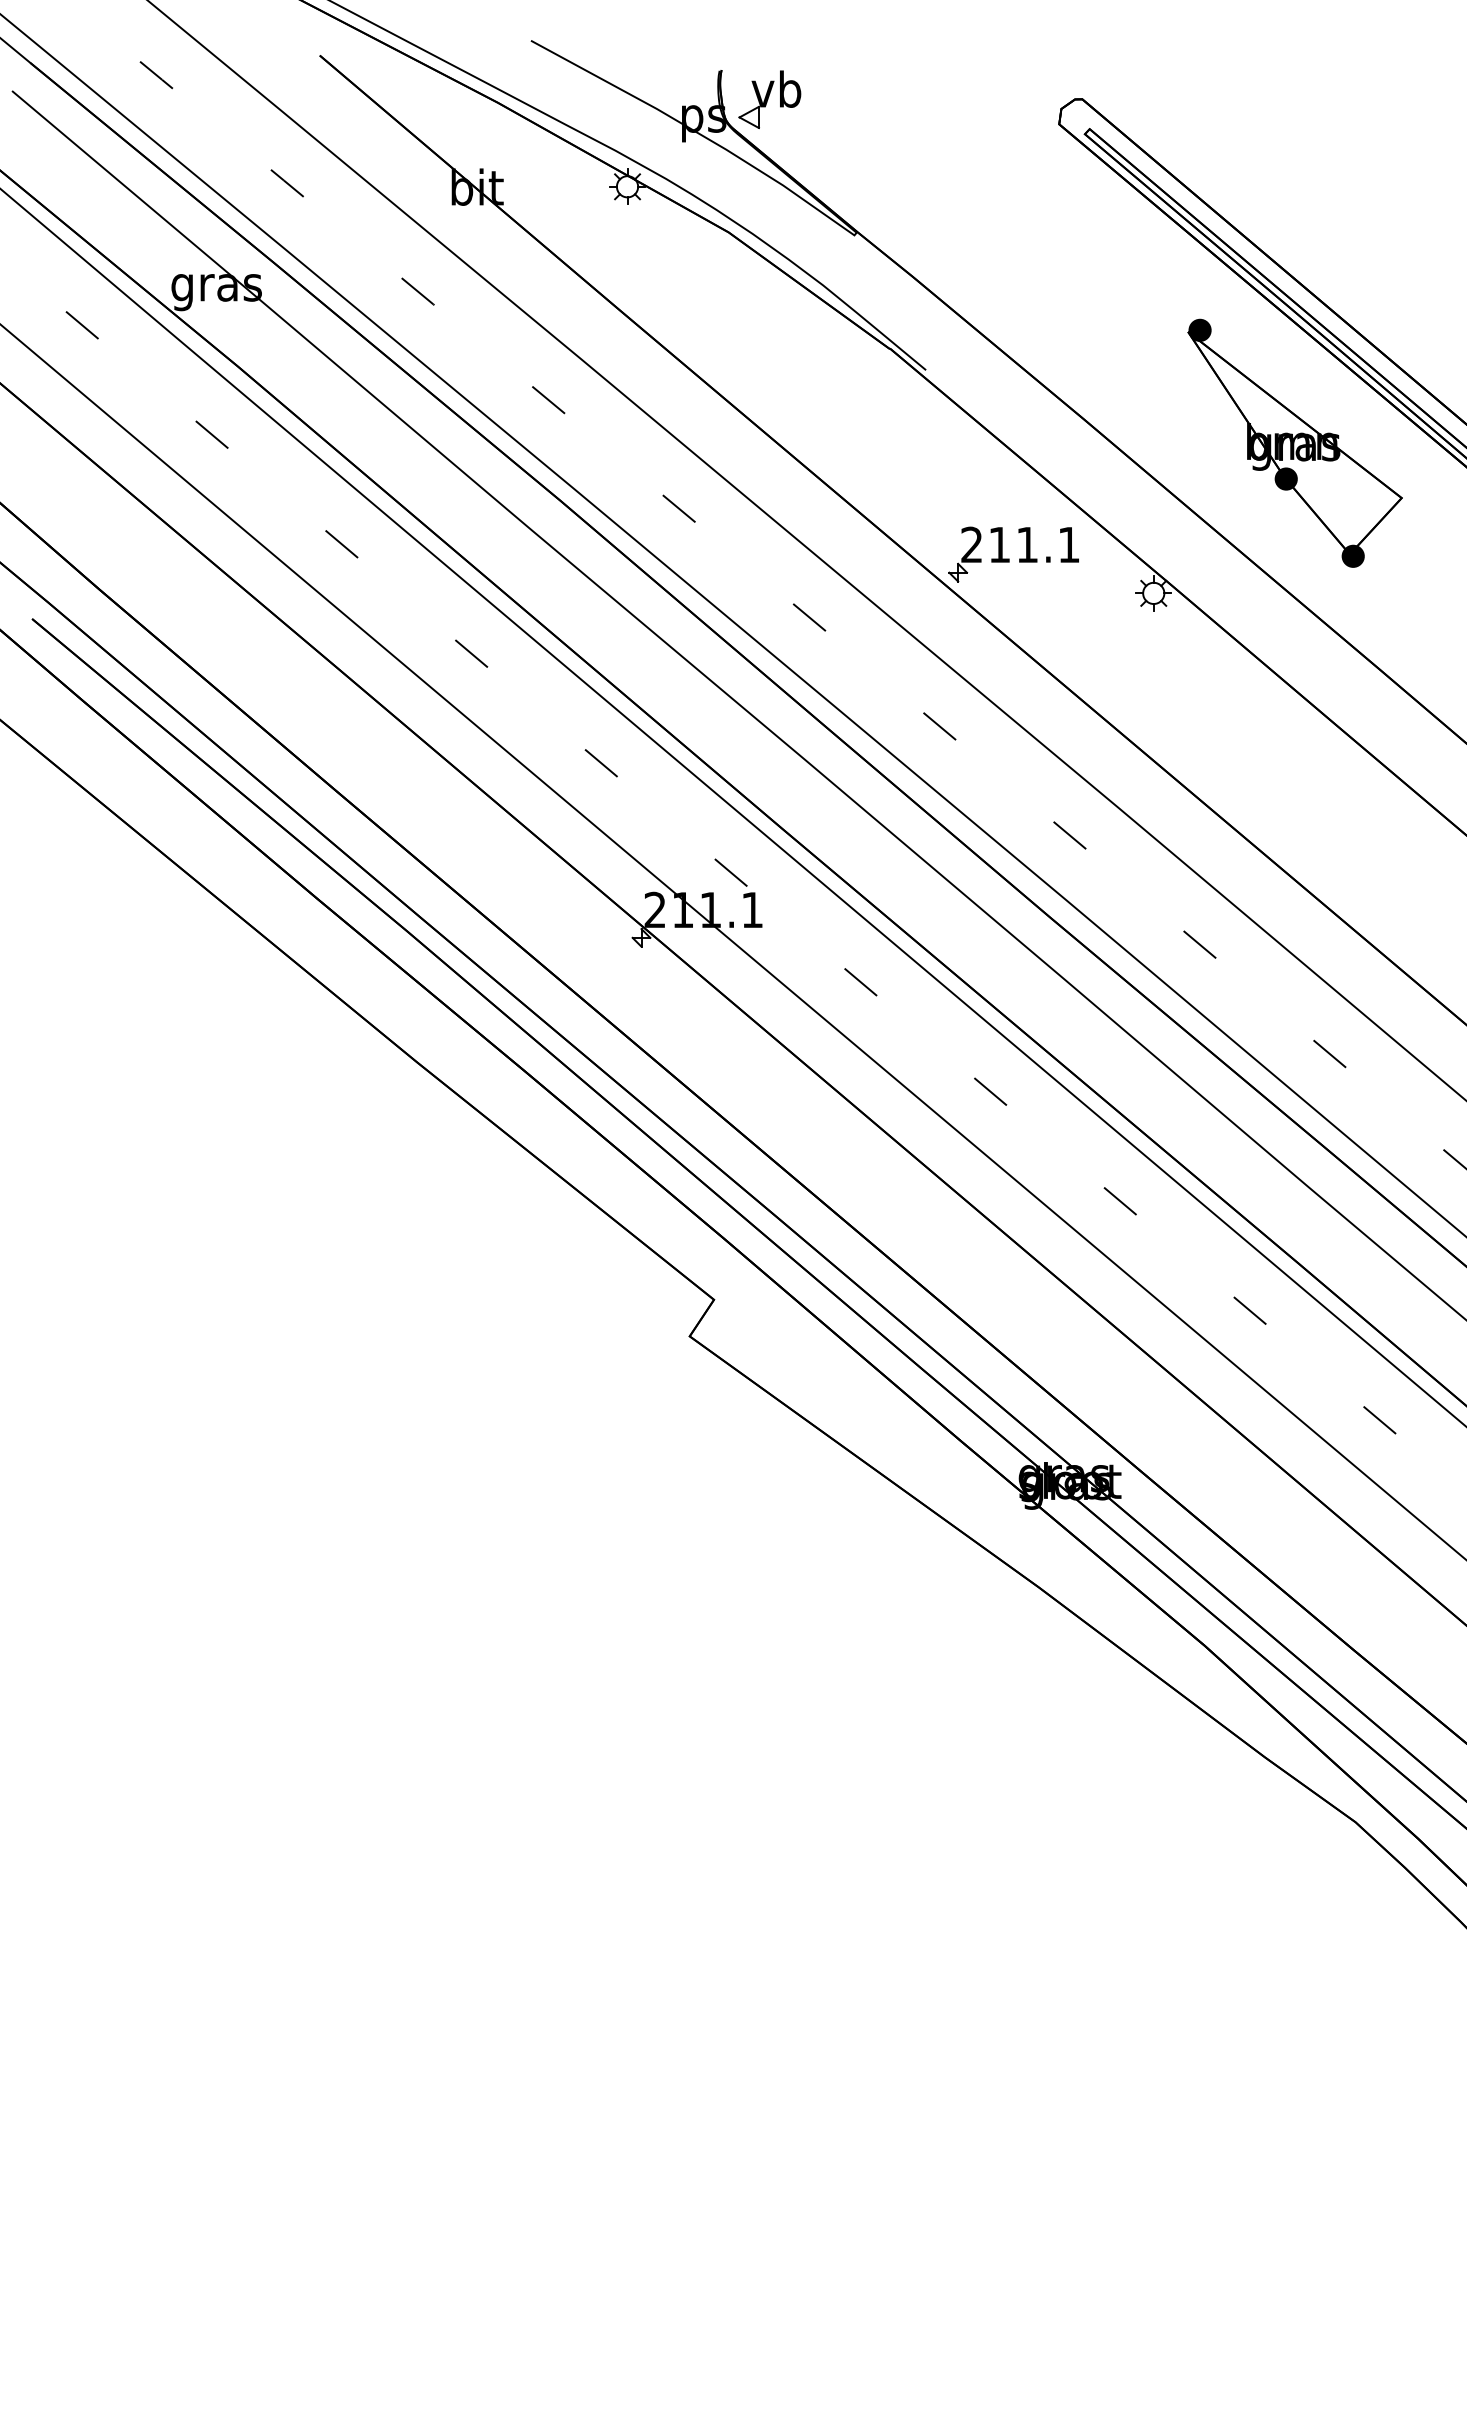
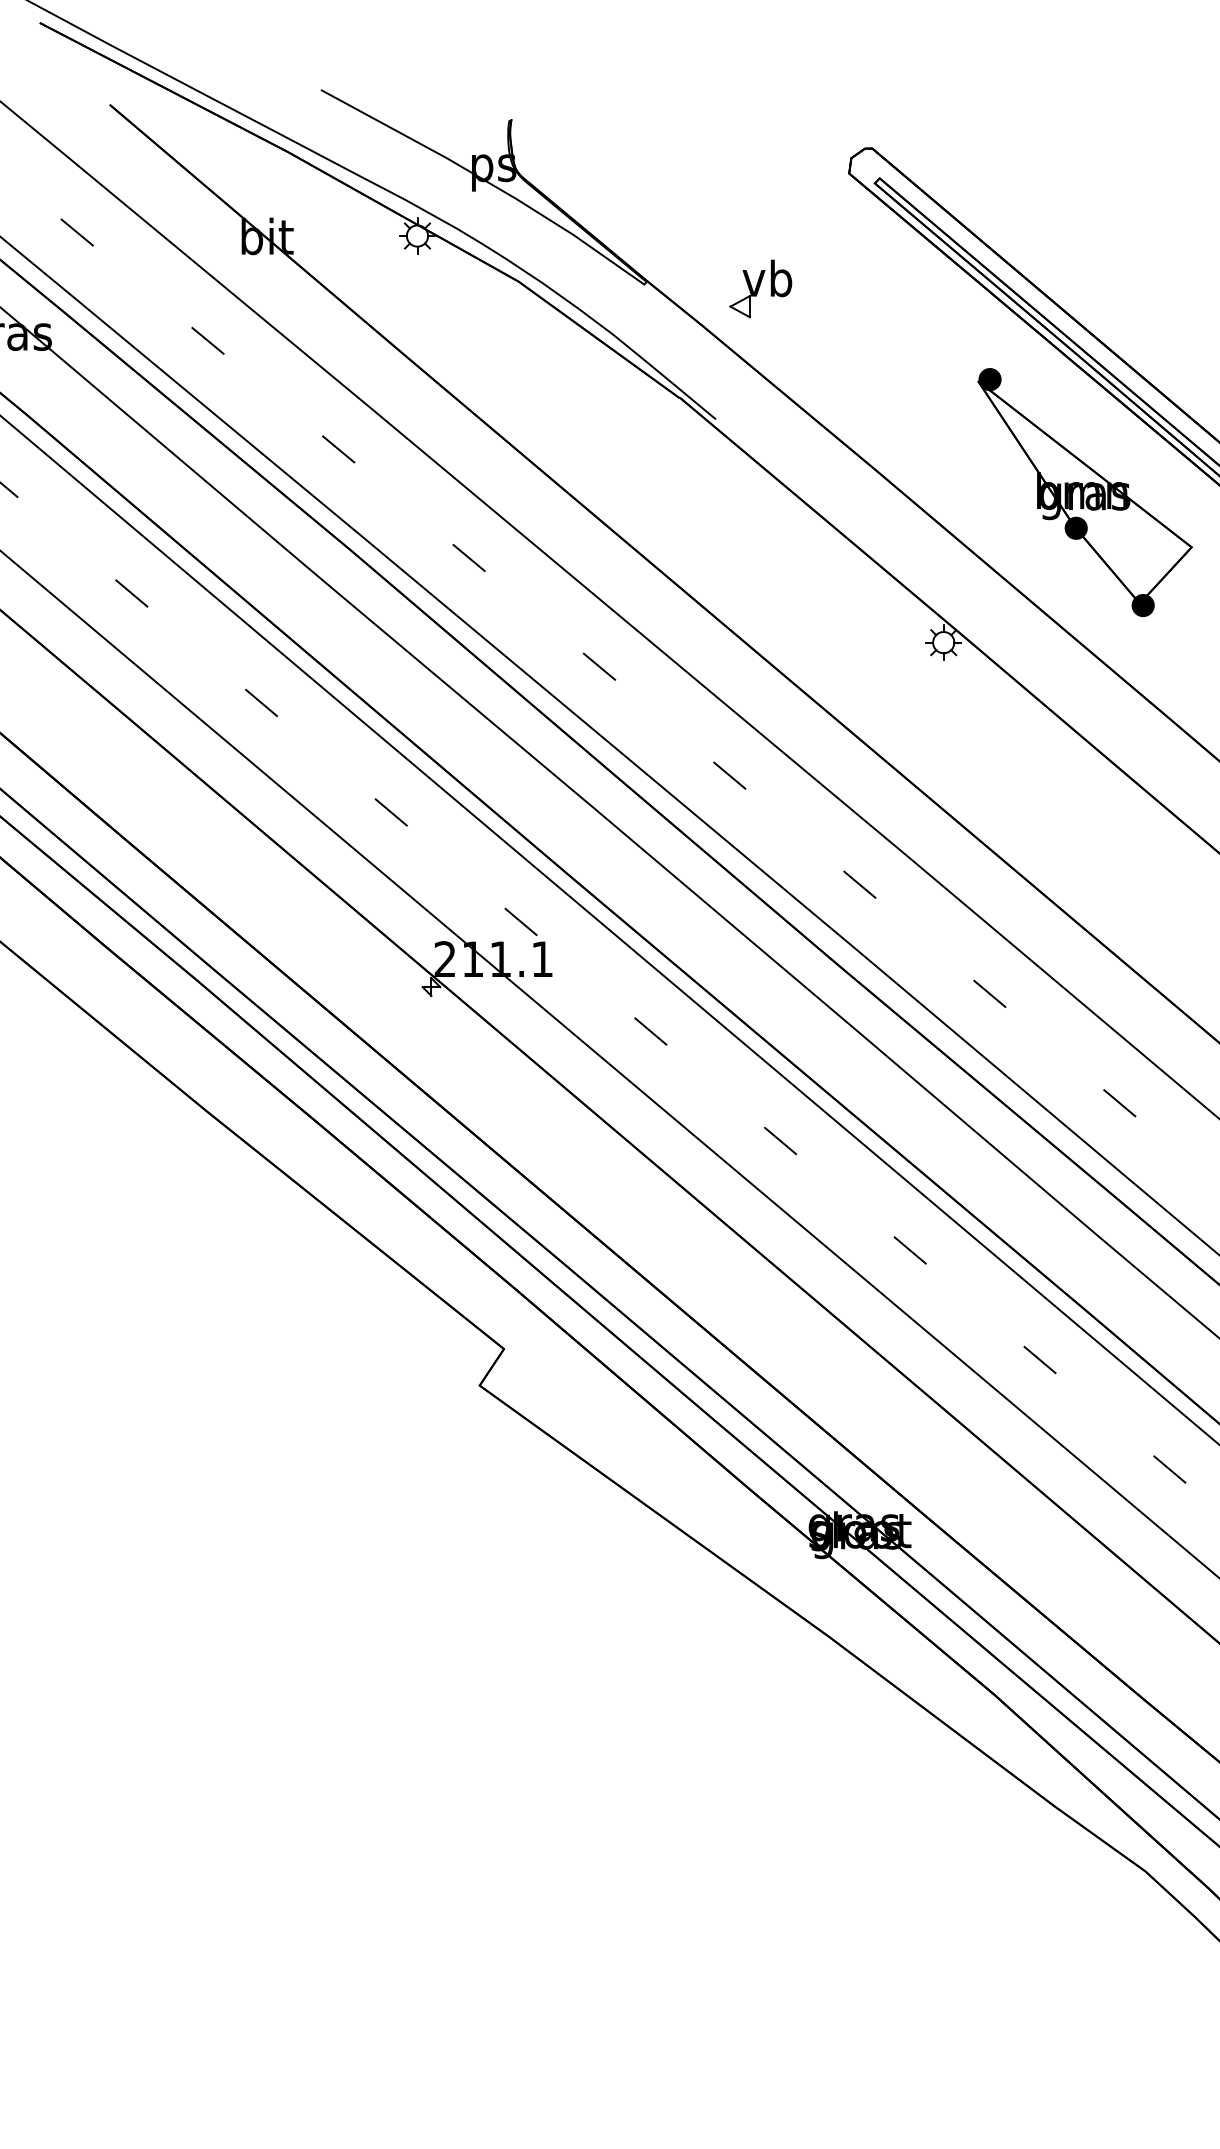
part: (769, 99) -> (760, 288), moved
part: (1013, 554) -> (803, 603), removed

